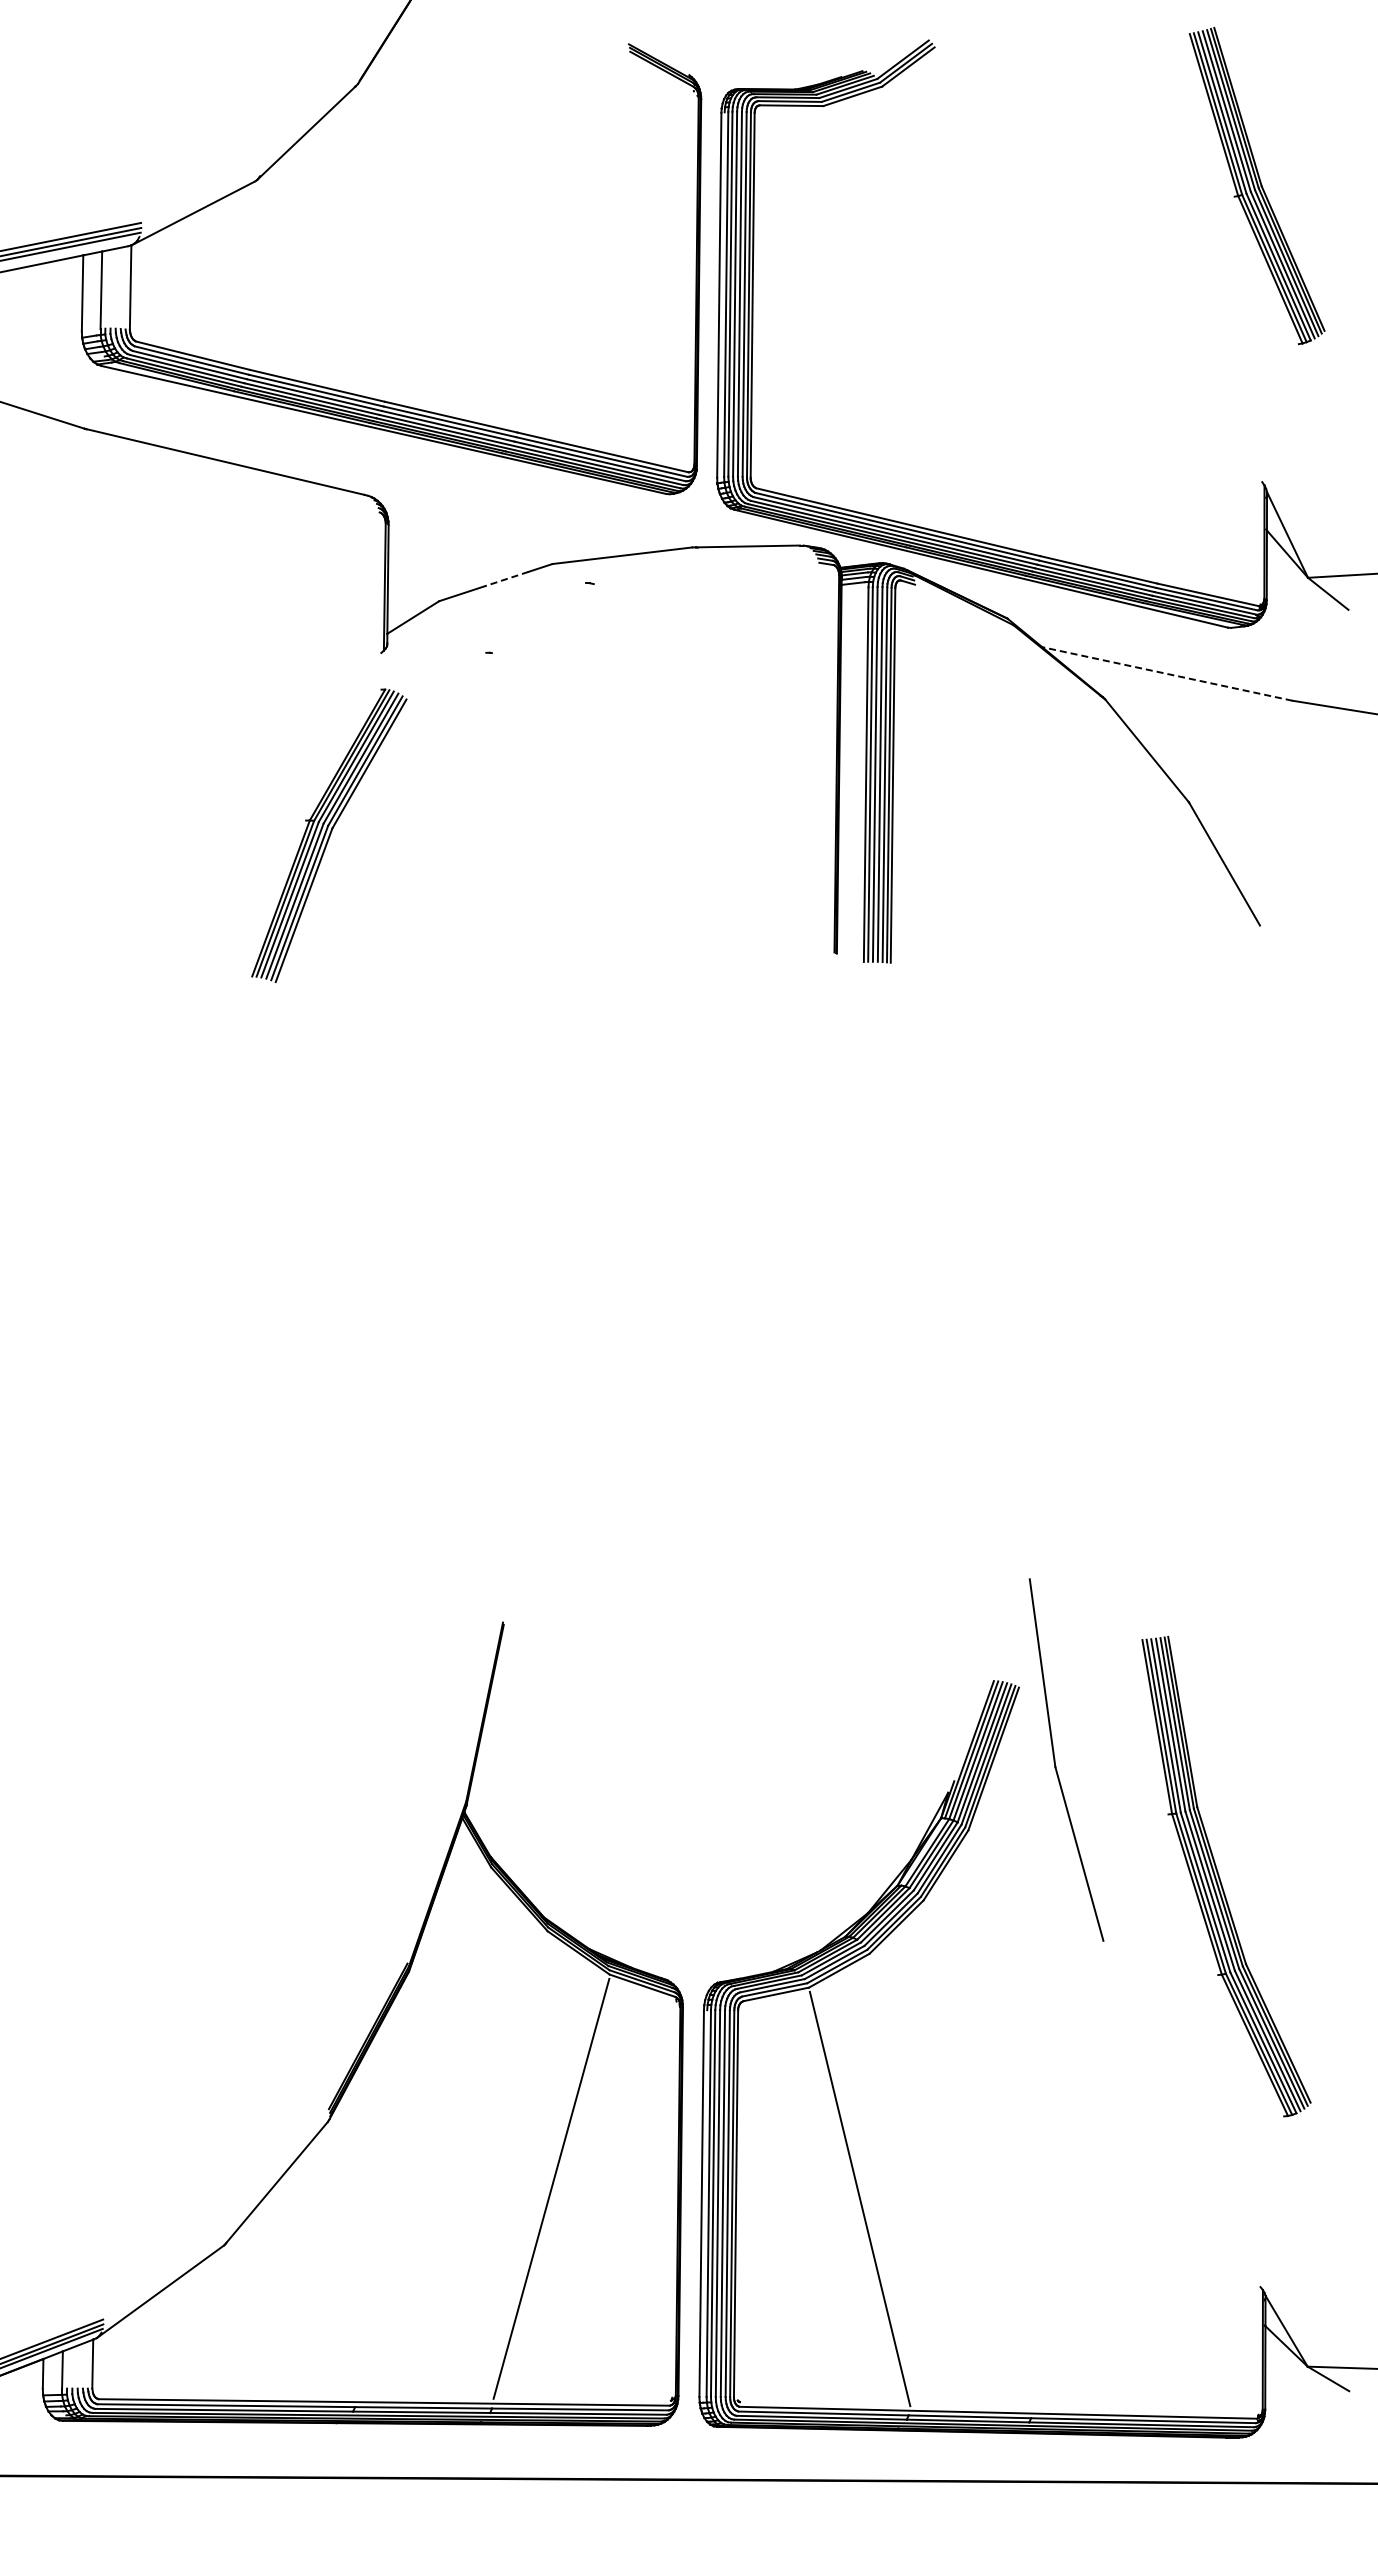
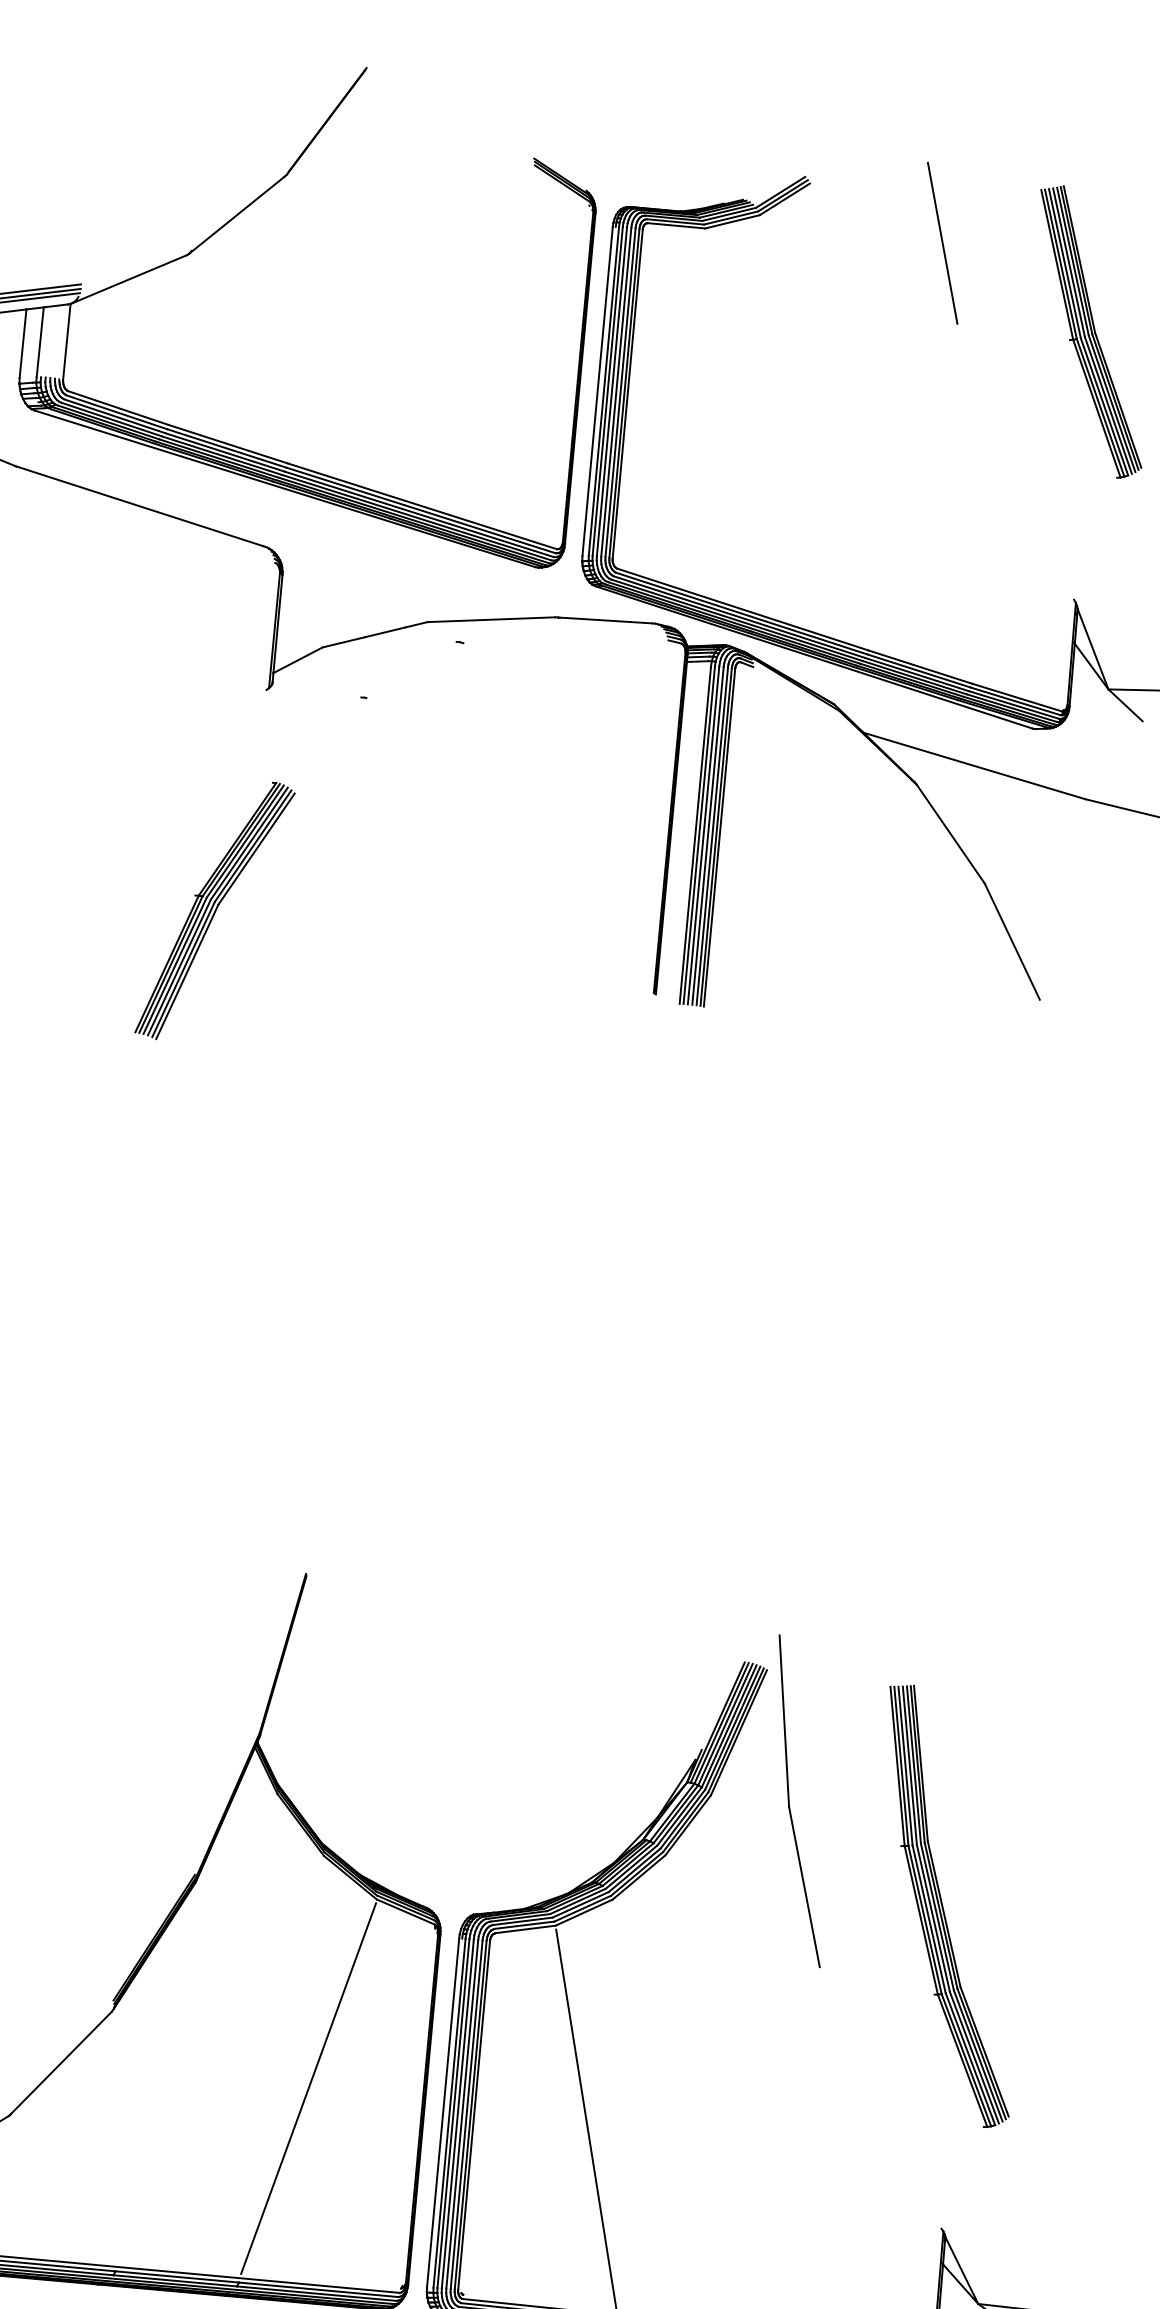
line: (1085, 101) -> (942, 243), added
line: (506, 579) -> (384, 632), dashed -> solid
line: (1167, 673) -> (974, 765), dashed -> solid
part: (329, 835) -> (215, 910), moved
part: (1055, 1759) -> (789, 1799), moved
part: (1220, 1878) -> (943, 1907), moved

